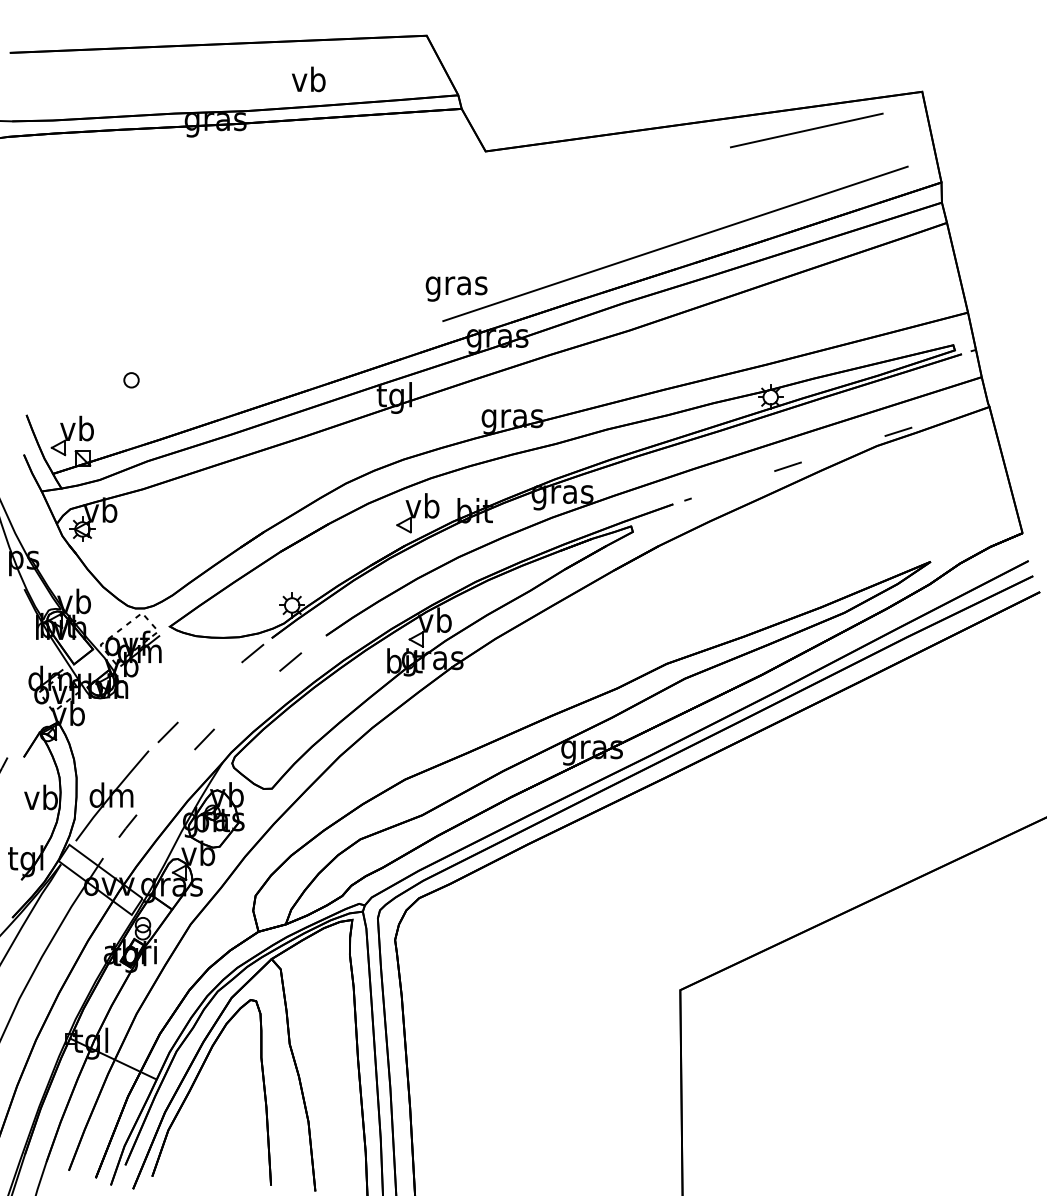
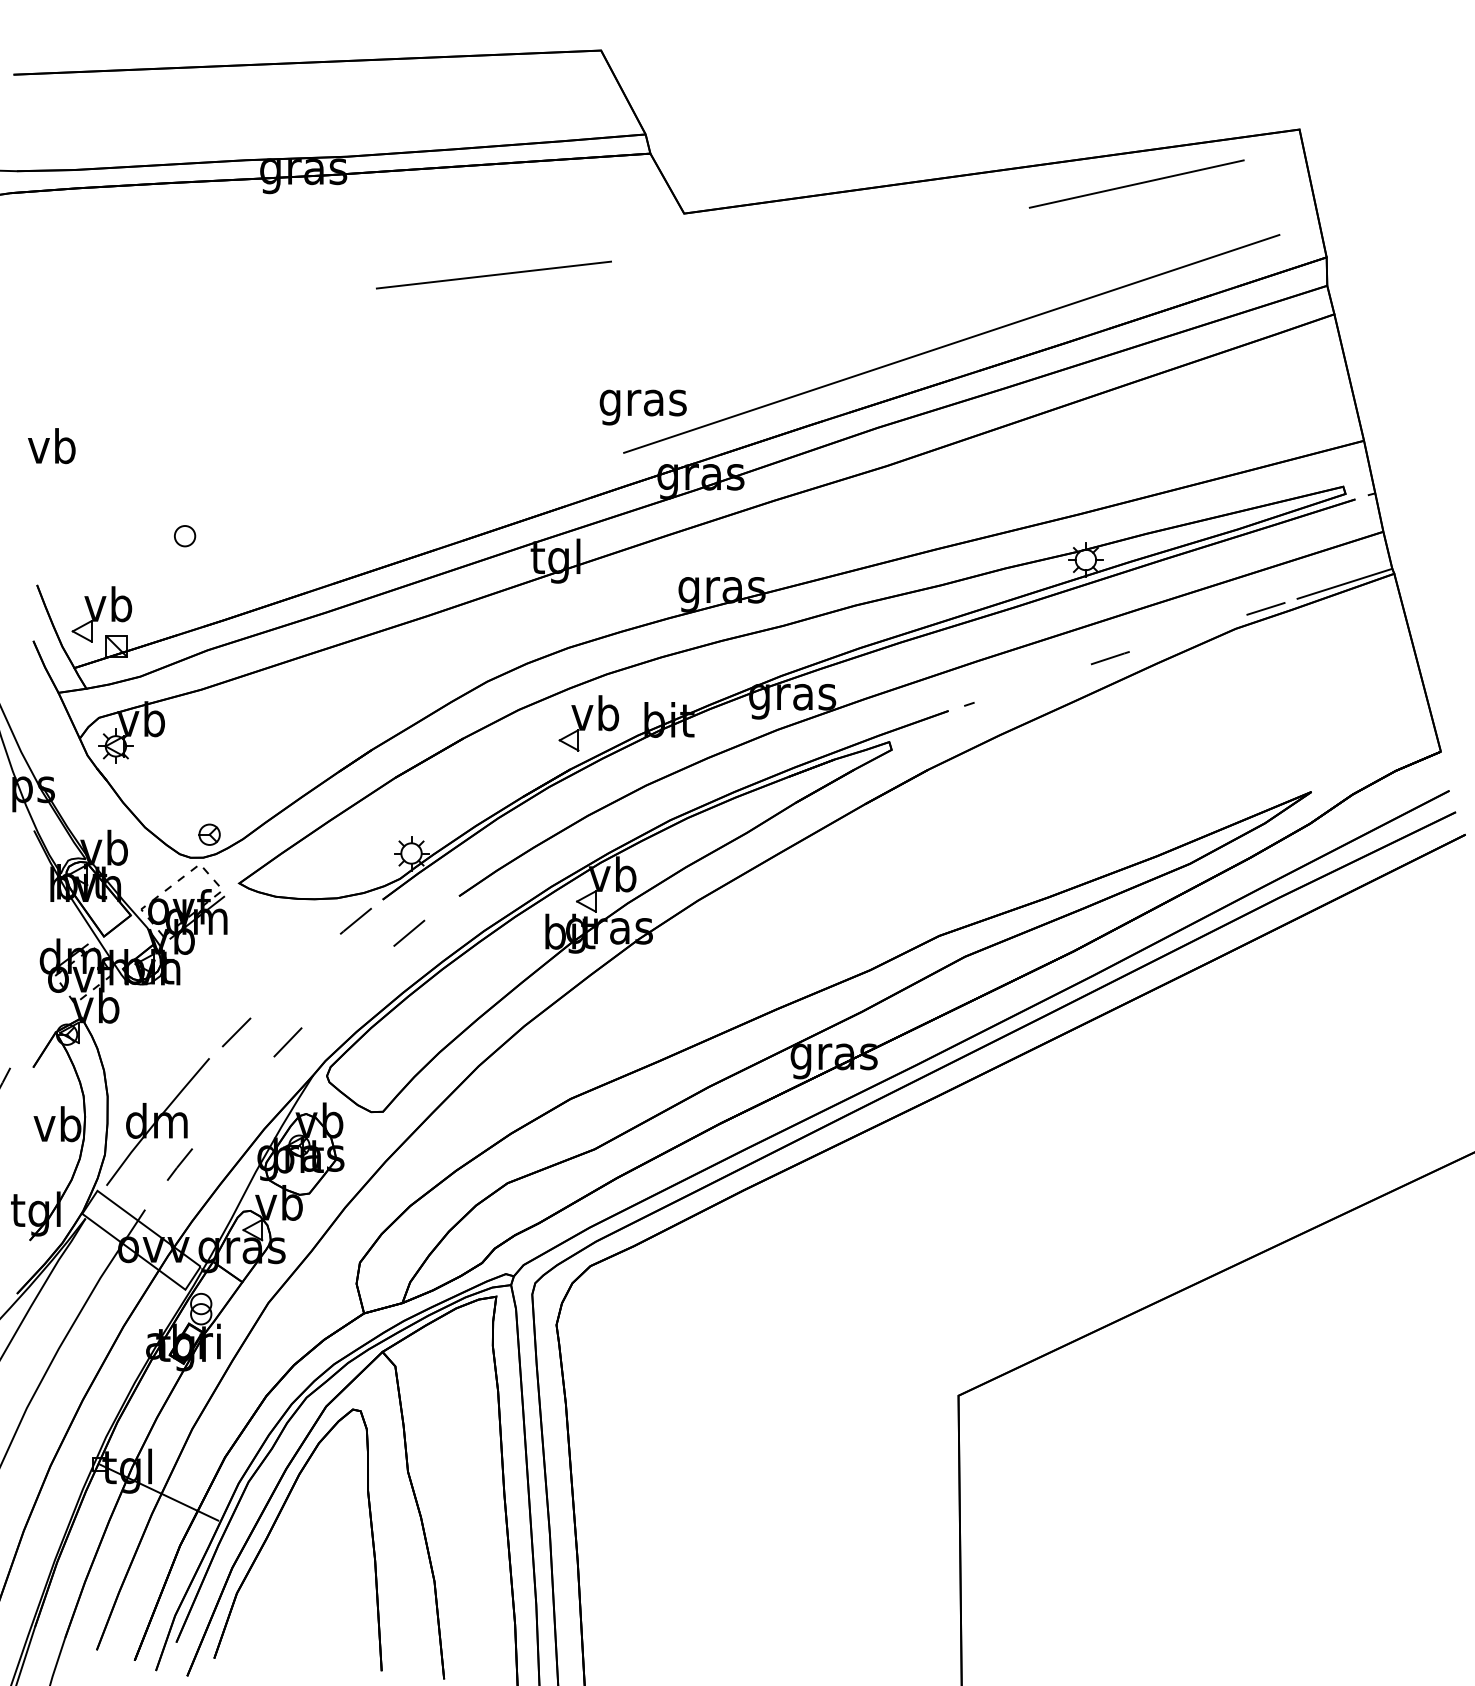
text: (308, 79) -> (51, 446), moved
line: (350, 194) -> (493, 274), added
line: (954, 413) -> (1344, 583), added
part: (148, 591) -> (209, 834), added

